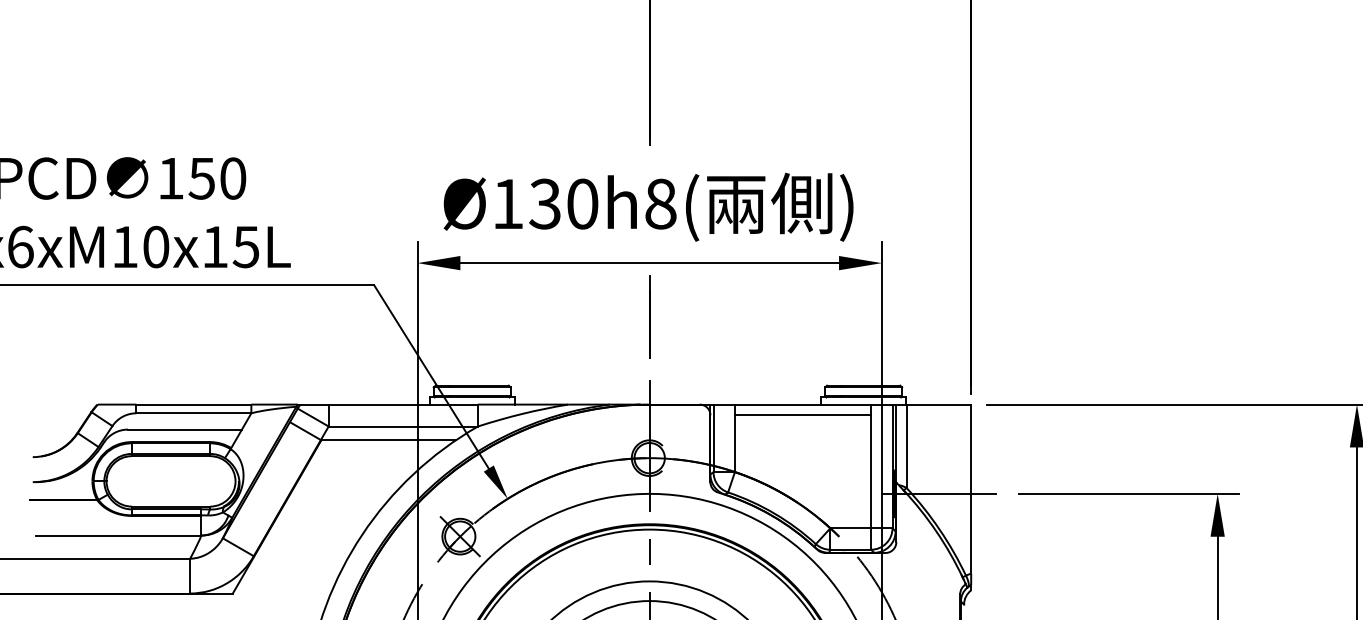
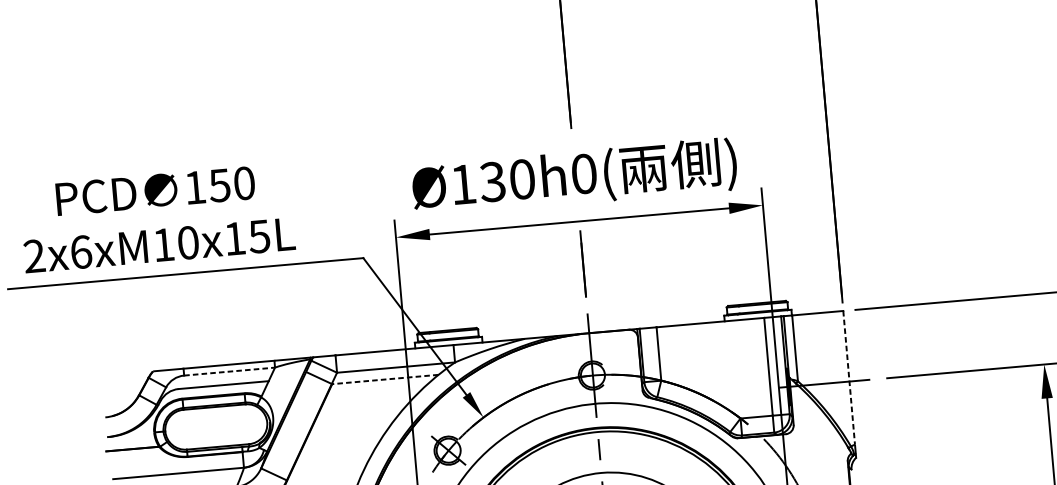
text: (660, 203) -> (583, 173), Ø130h8( -> Ø130h0(
line: (194, 413) -> (230, 371), solid -> dashed
line: (802, 415) -> (710, 331), removed
line: (388, 440) -> (385, 379), solid -> dashed
line: (971, 489) -> (849, 378), solid -> dashed

